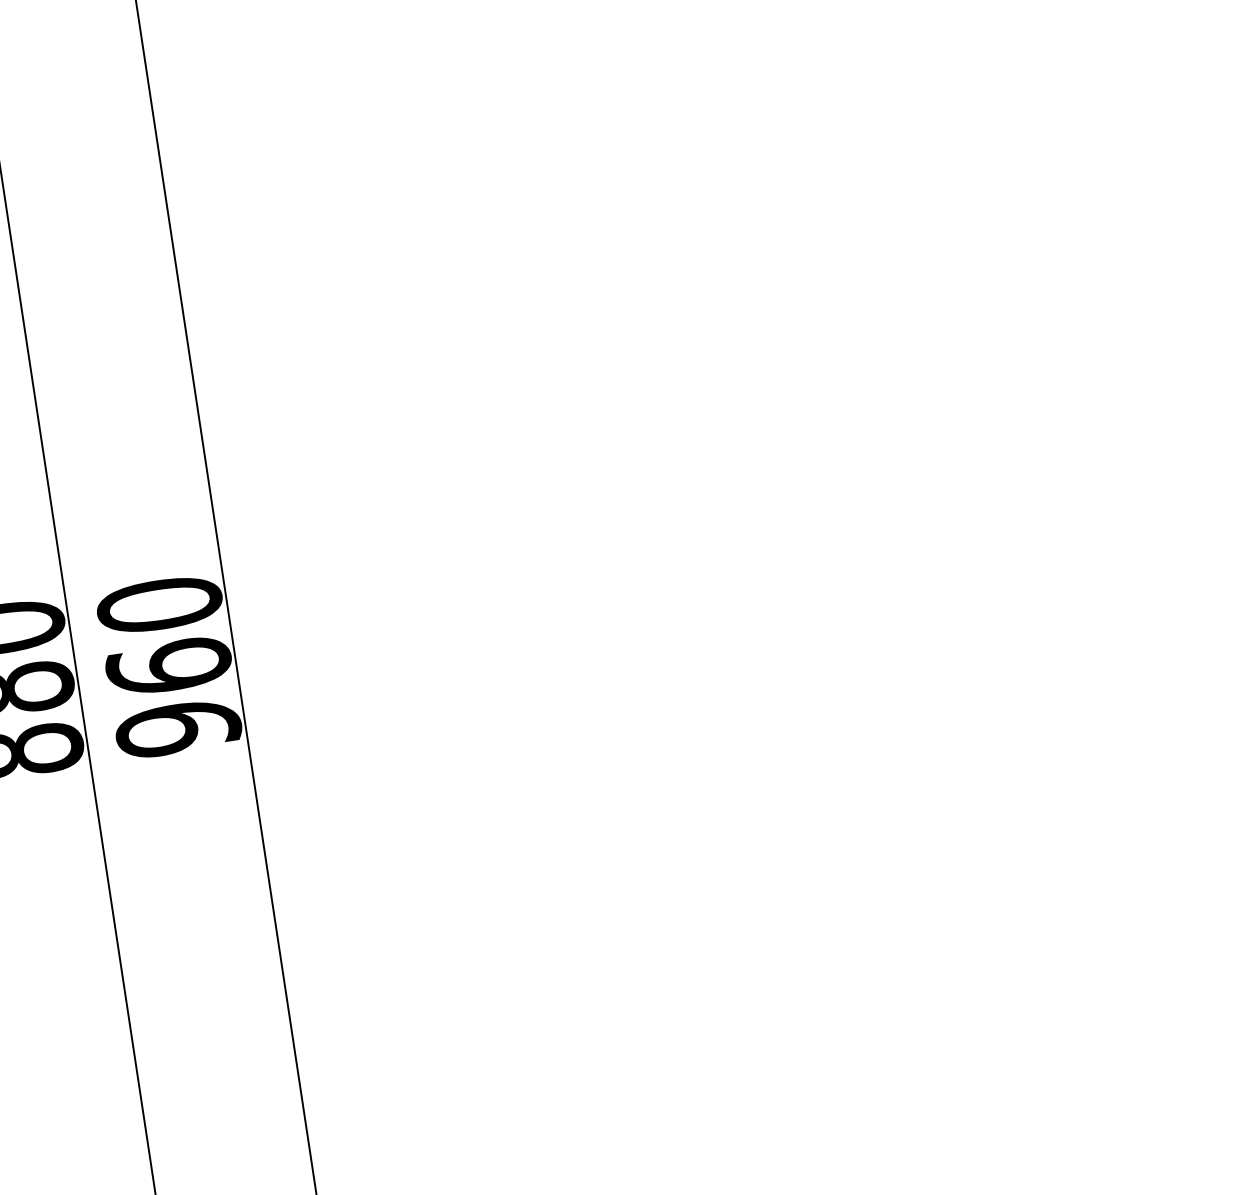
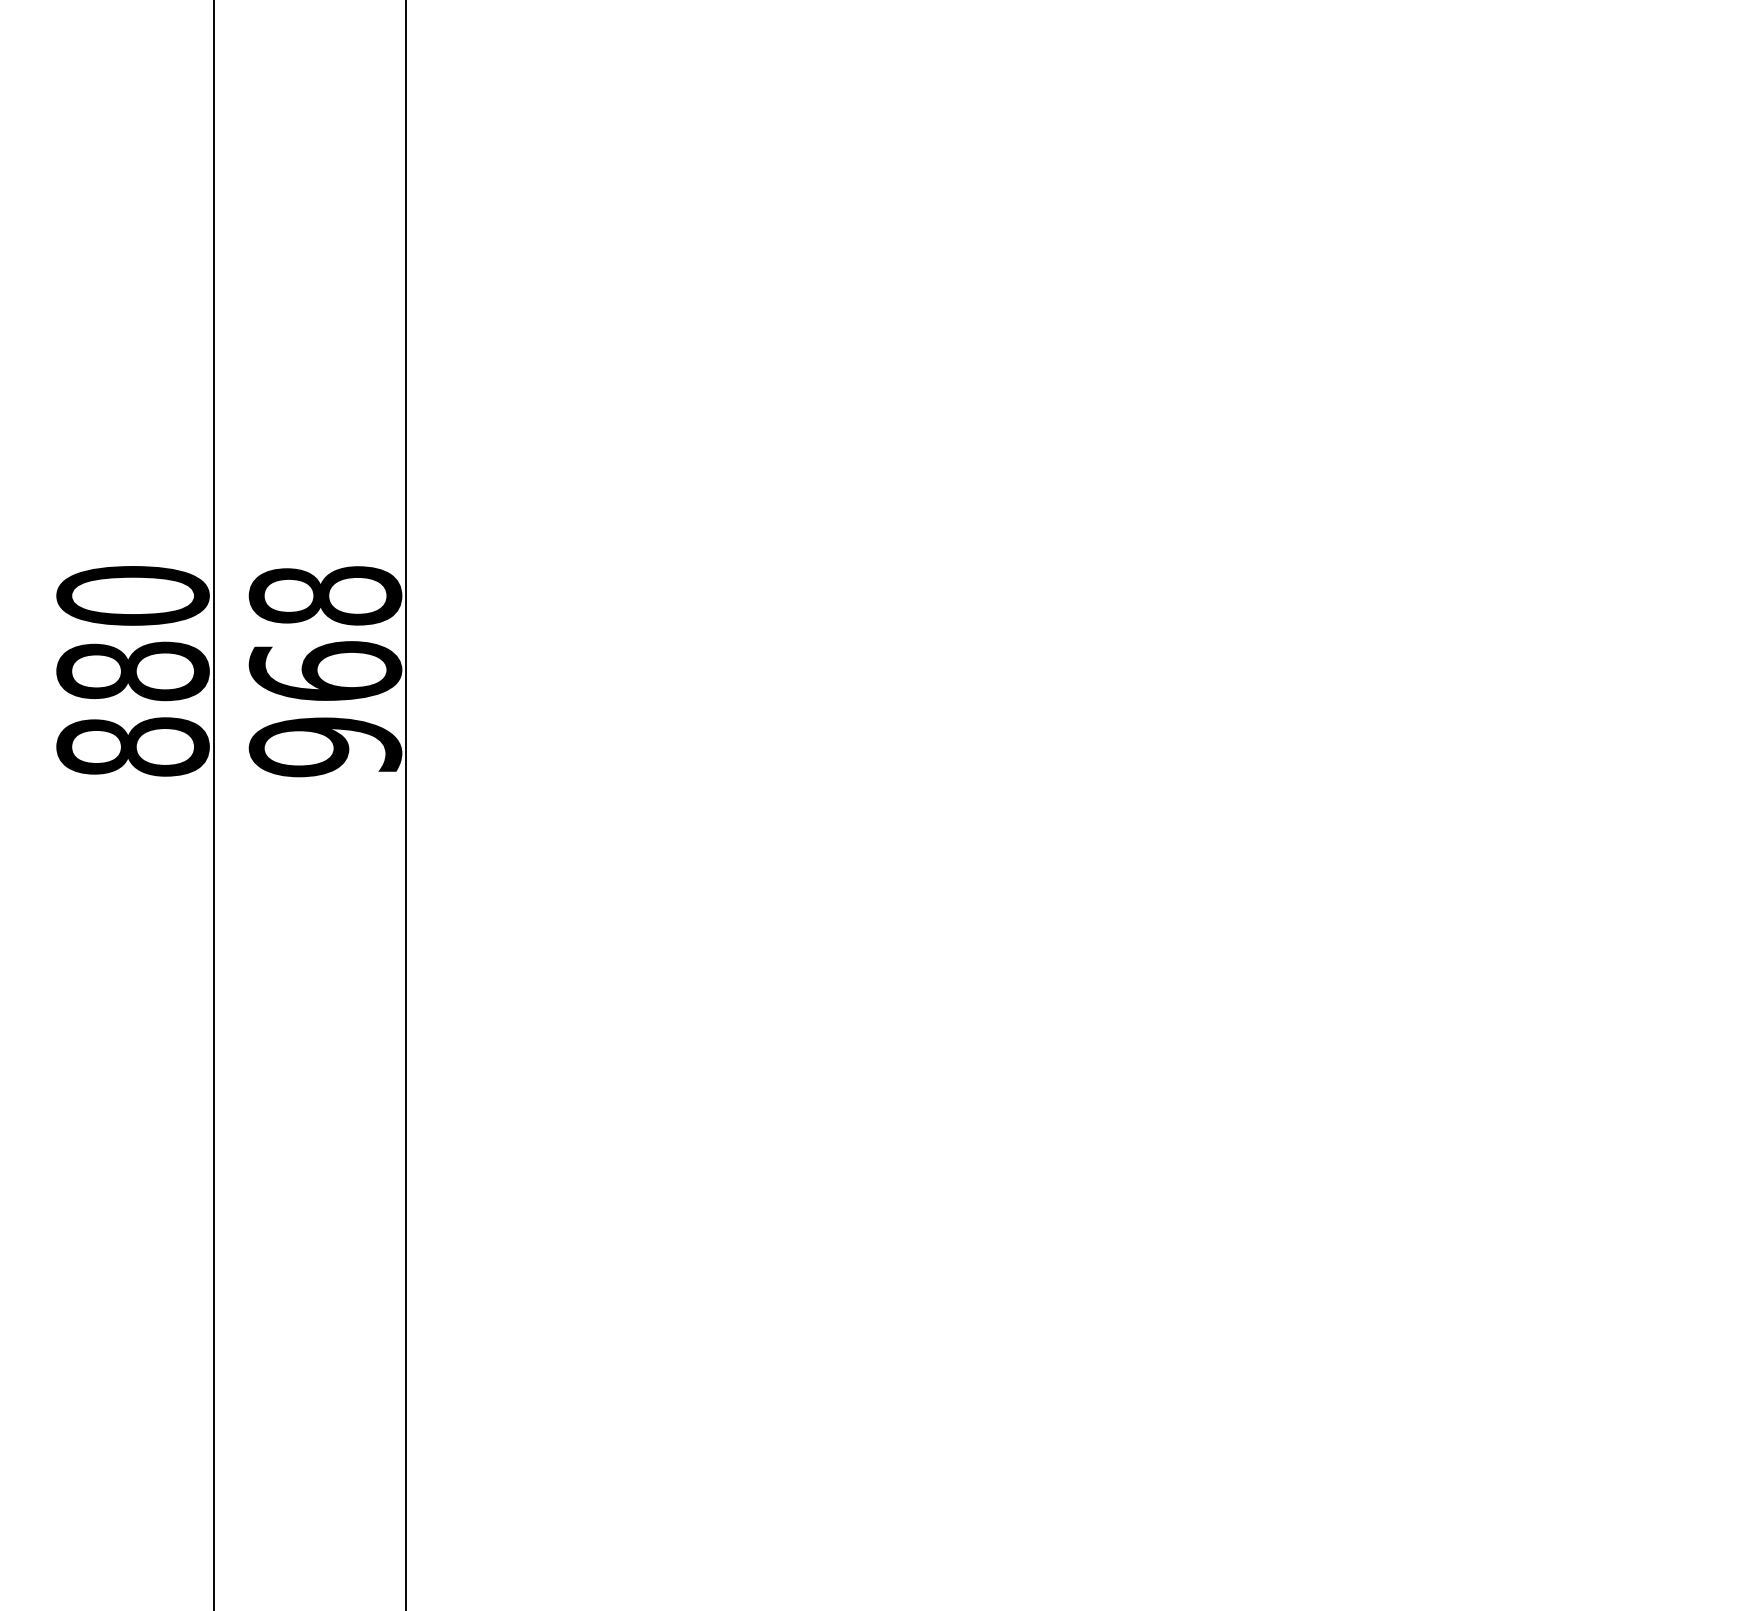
text: (159, 604) -> (325, 595), 960 -> 968

